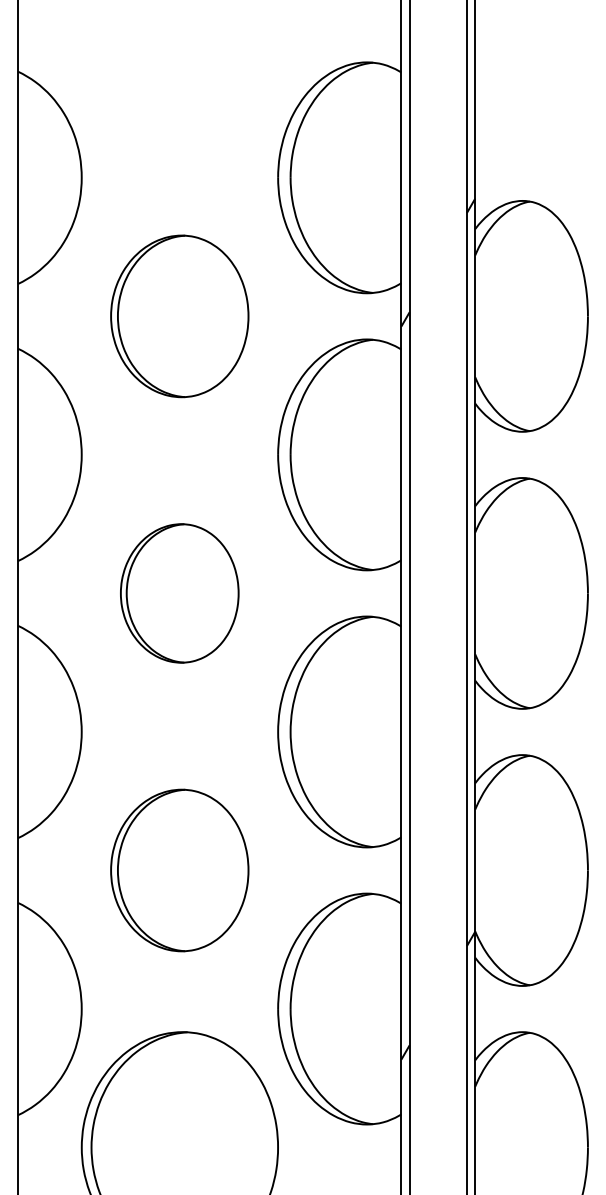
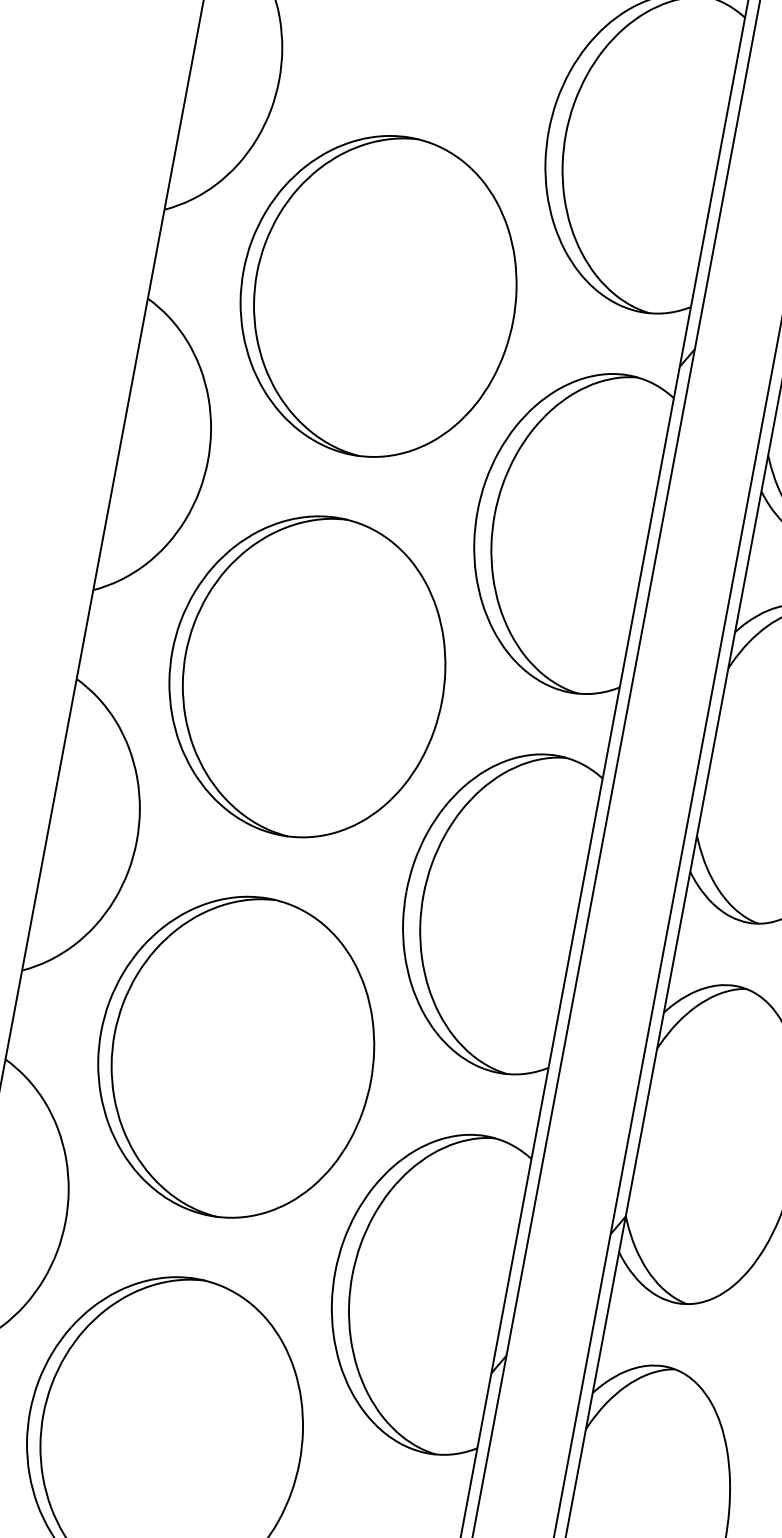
part: (179, 316) -> (377, 295), size x1.43
part: (179, 593) -> (306, 676), size x1.67
part: (179, 870) -> (235, 1056), size x1.43

